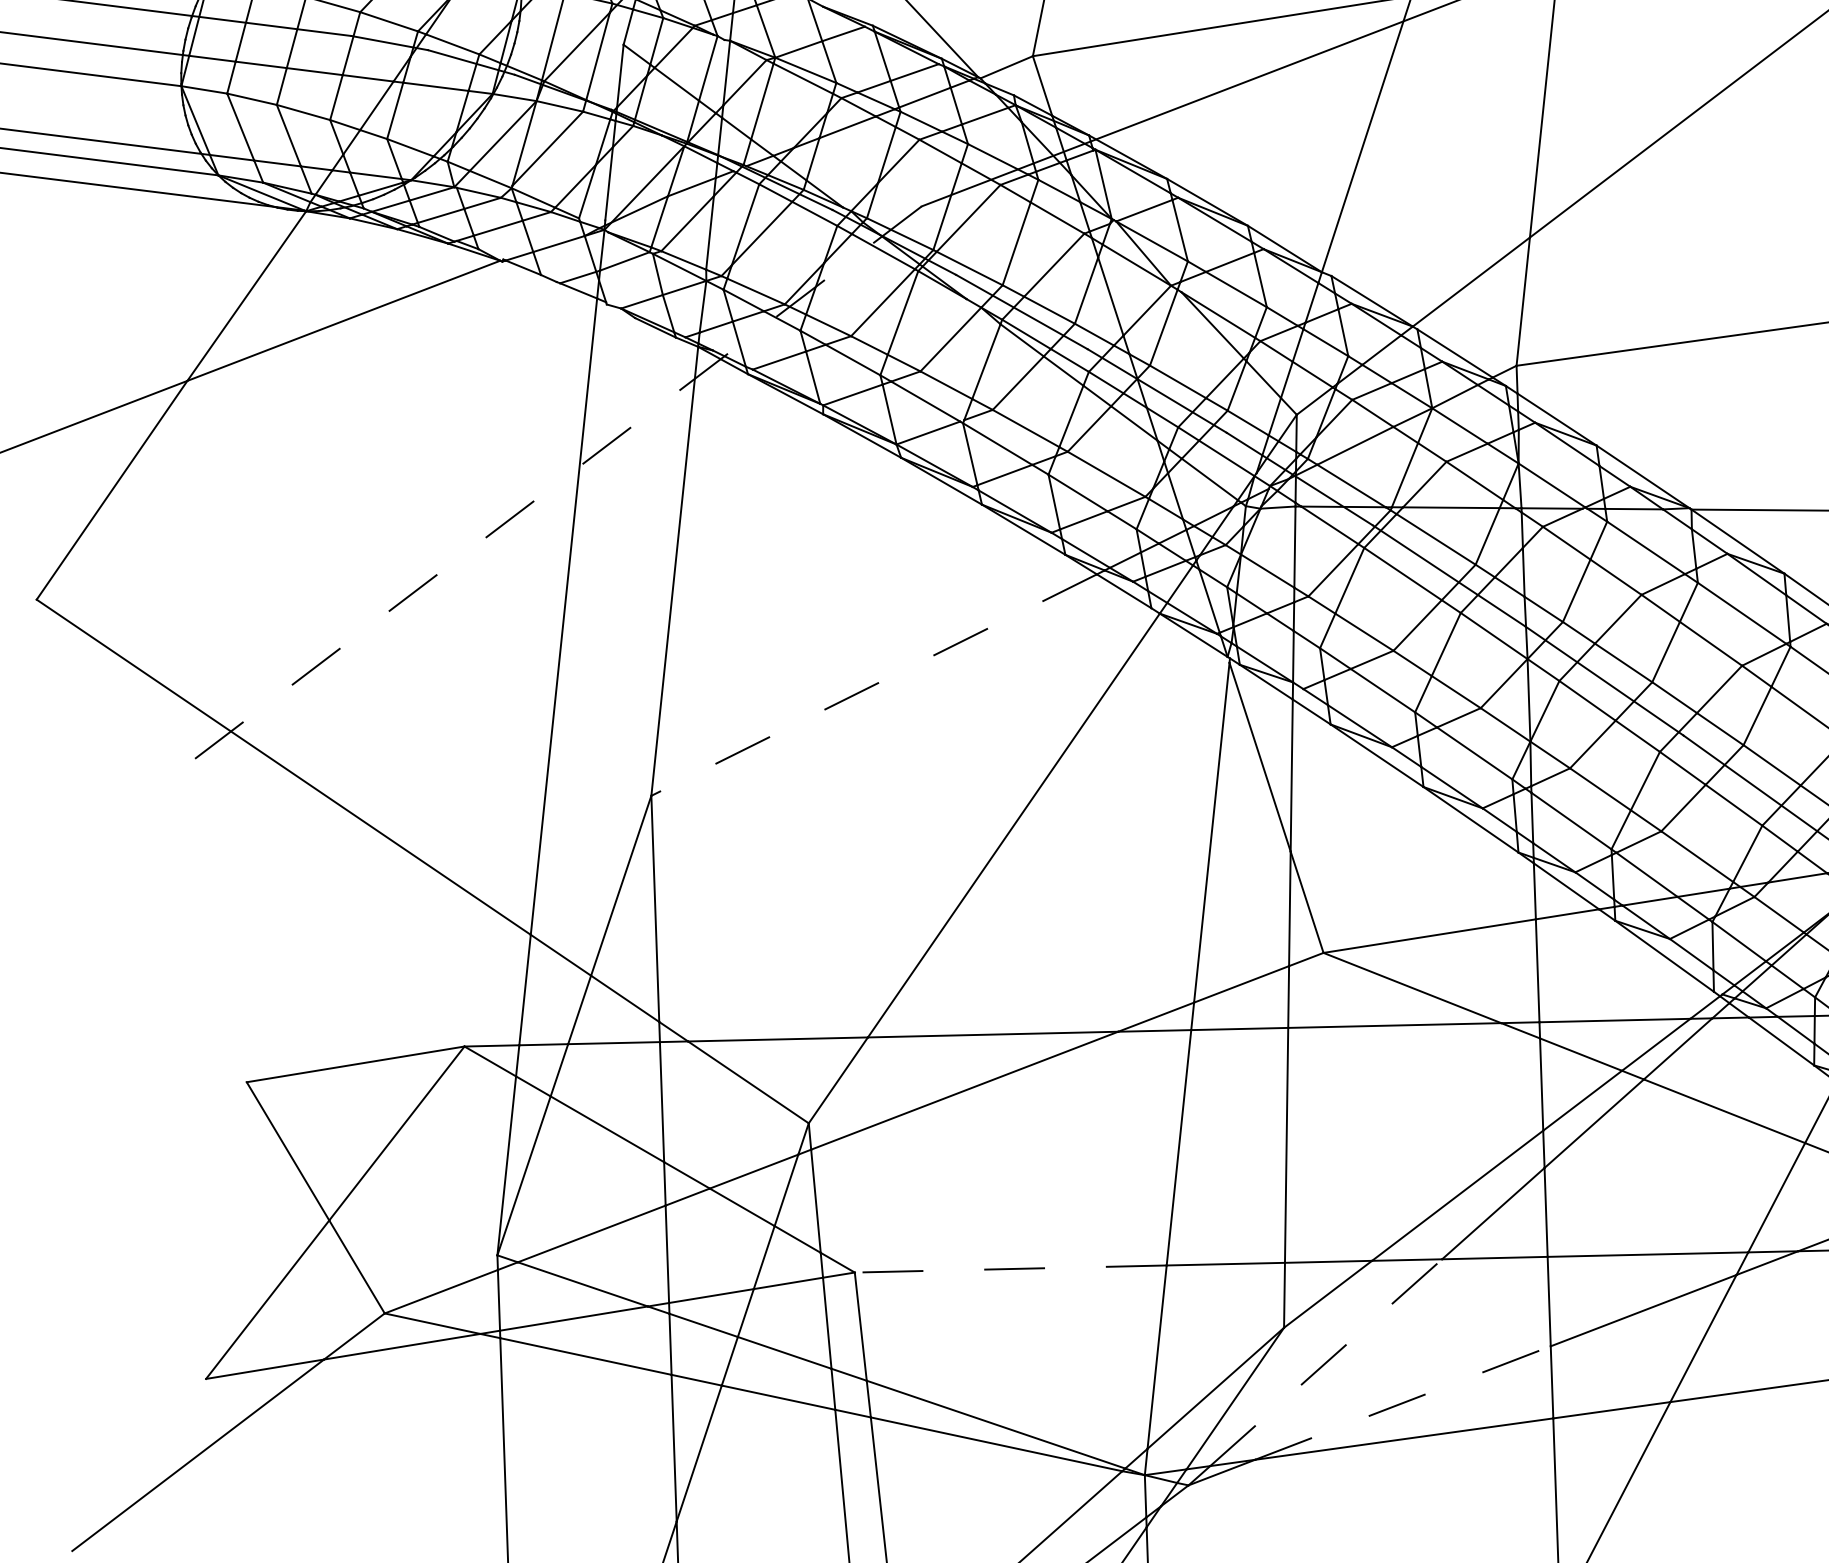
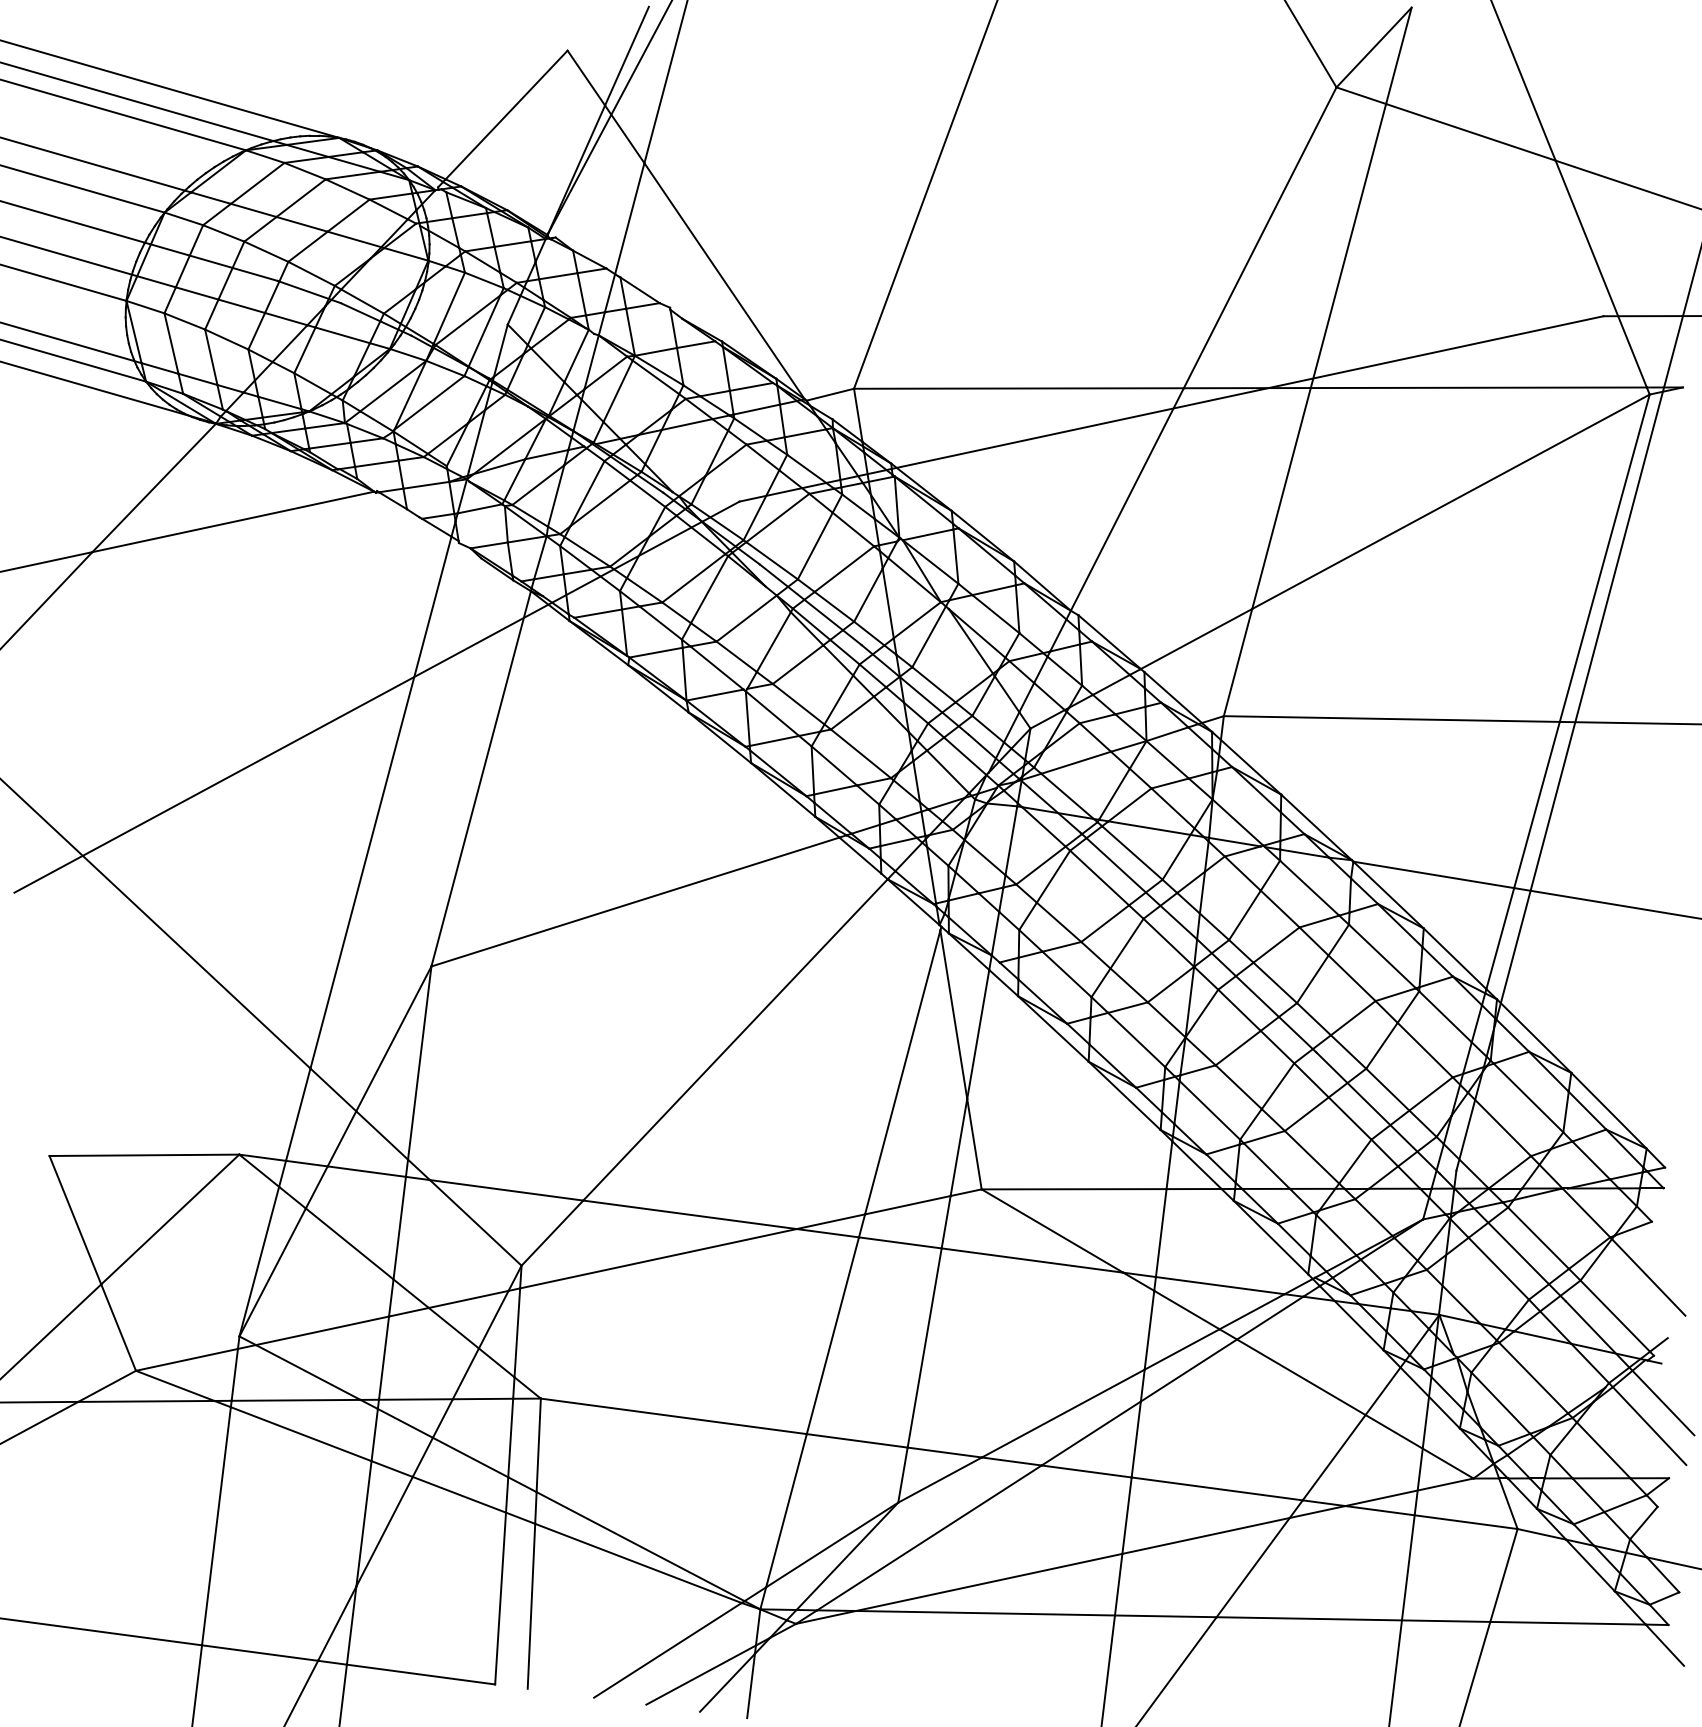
line: (541, 496) -> (377, 697), dashed -> solid
line: (874, 685) -> (635, 902), dashed -> solid
line: (1010, 1269) -> (673, 1416), dashed -> solid
line: (1326, 1362) -> (929, 1537), dashed -> solid
line: (1403, 1403) -> (989, 1582), dashed -> solid

